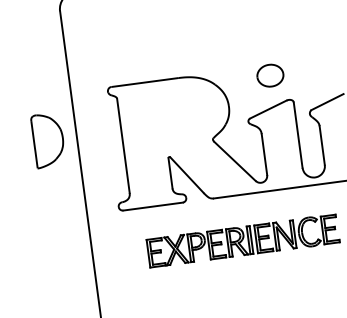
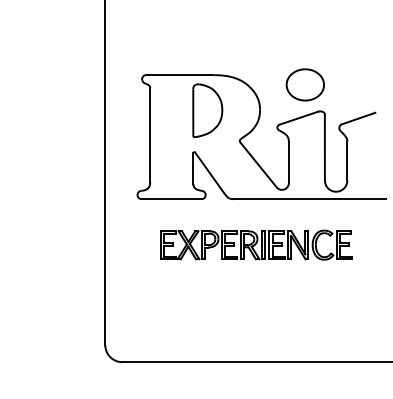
part: (269, 75) -> (304, 84), size x1.43
part: (48, 140) -> (207, 110), moved

